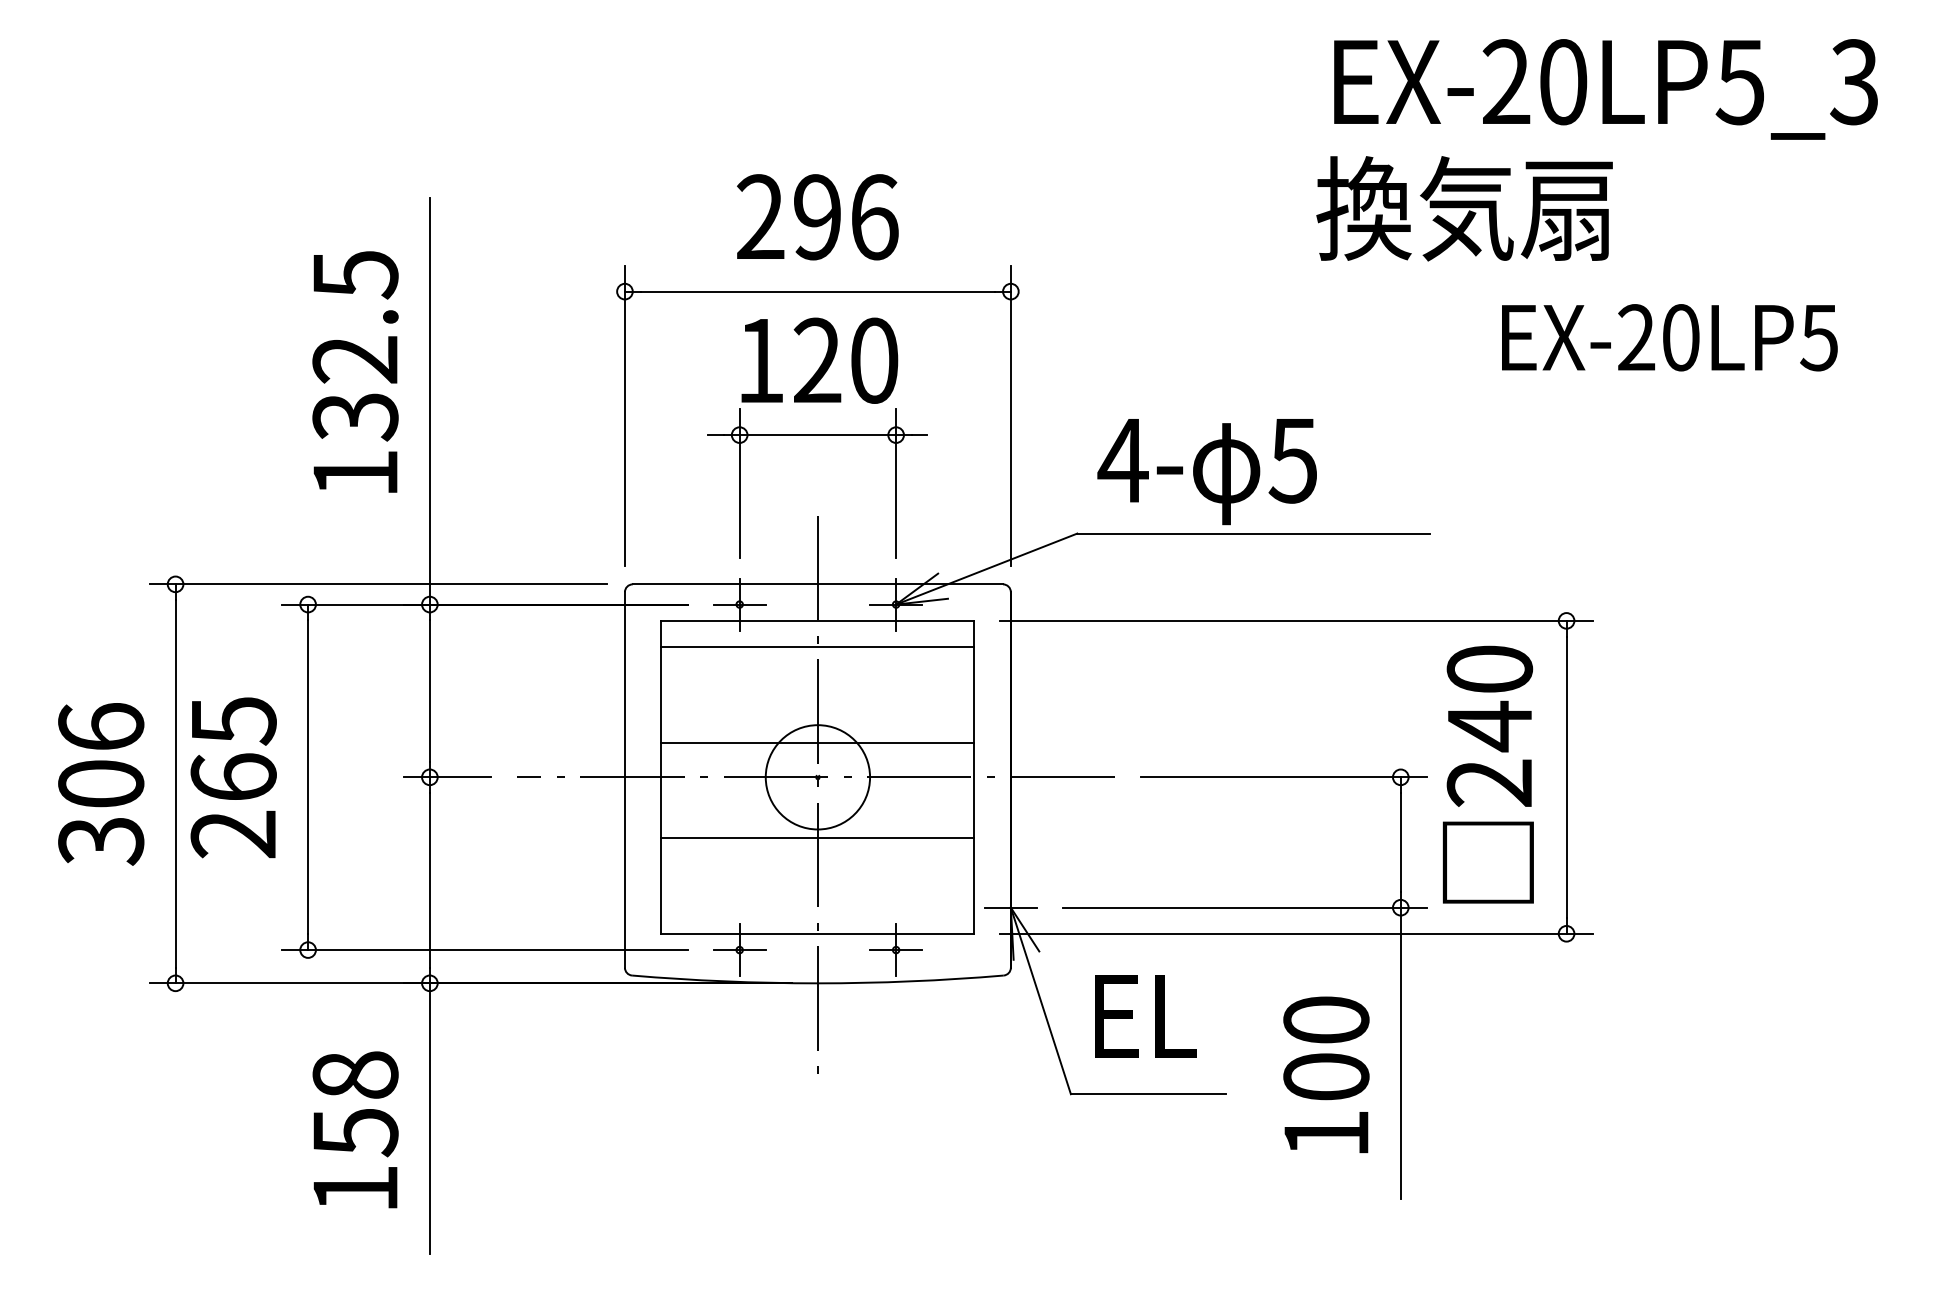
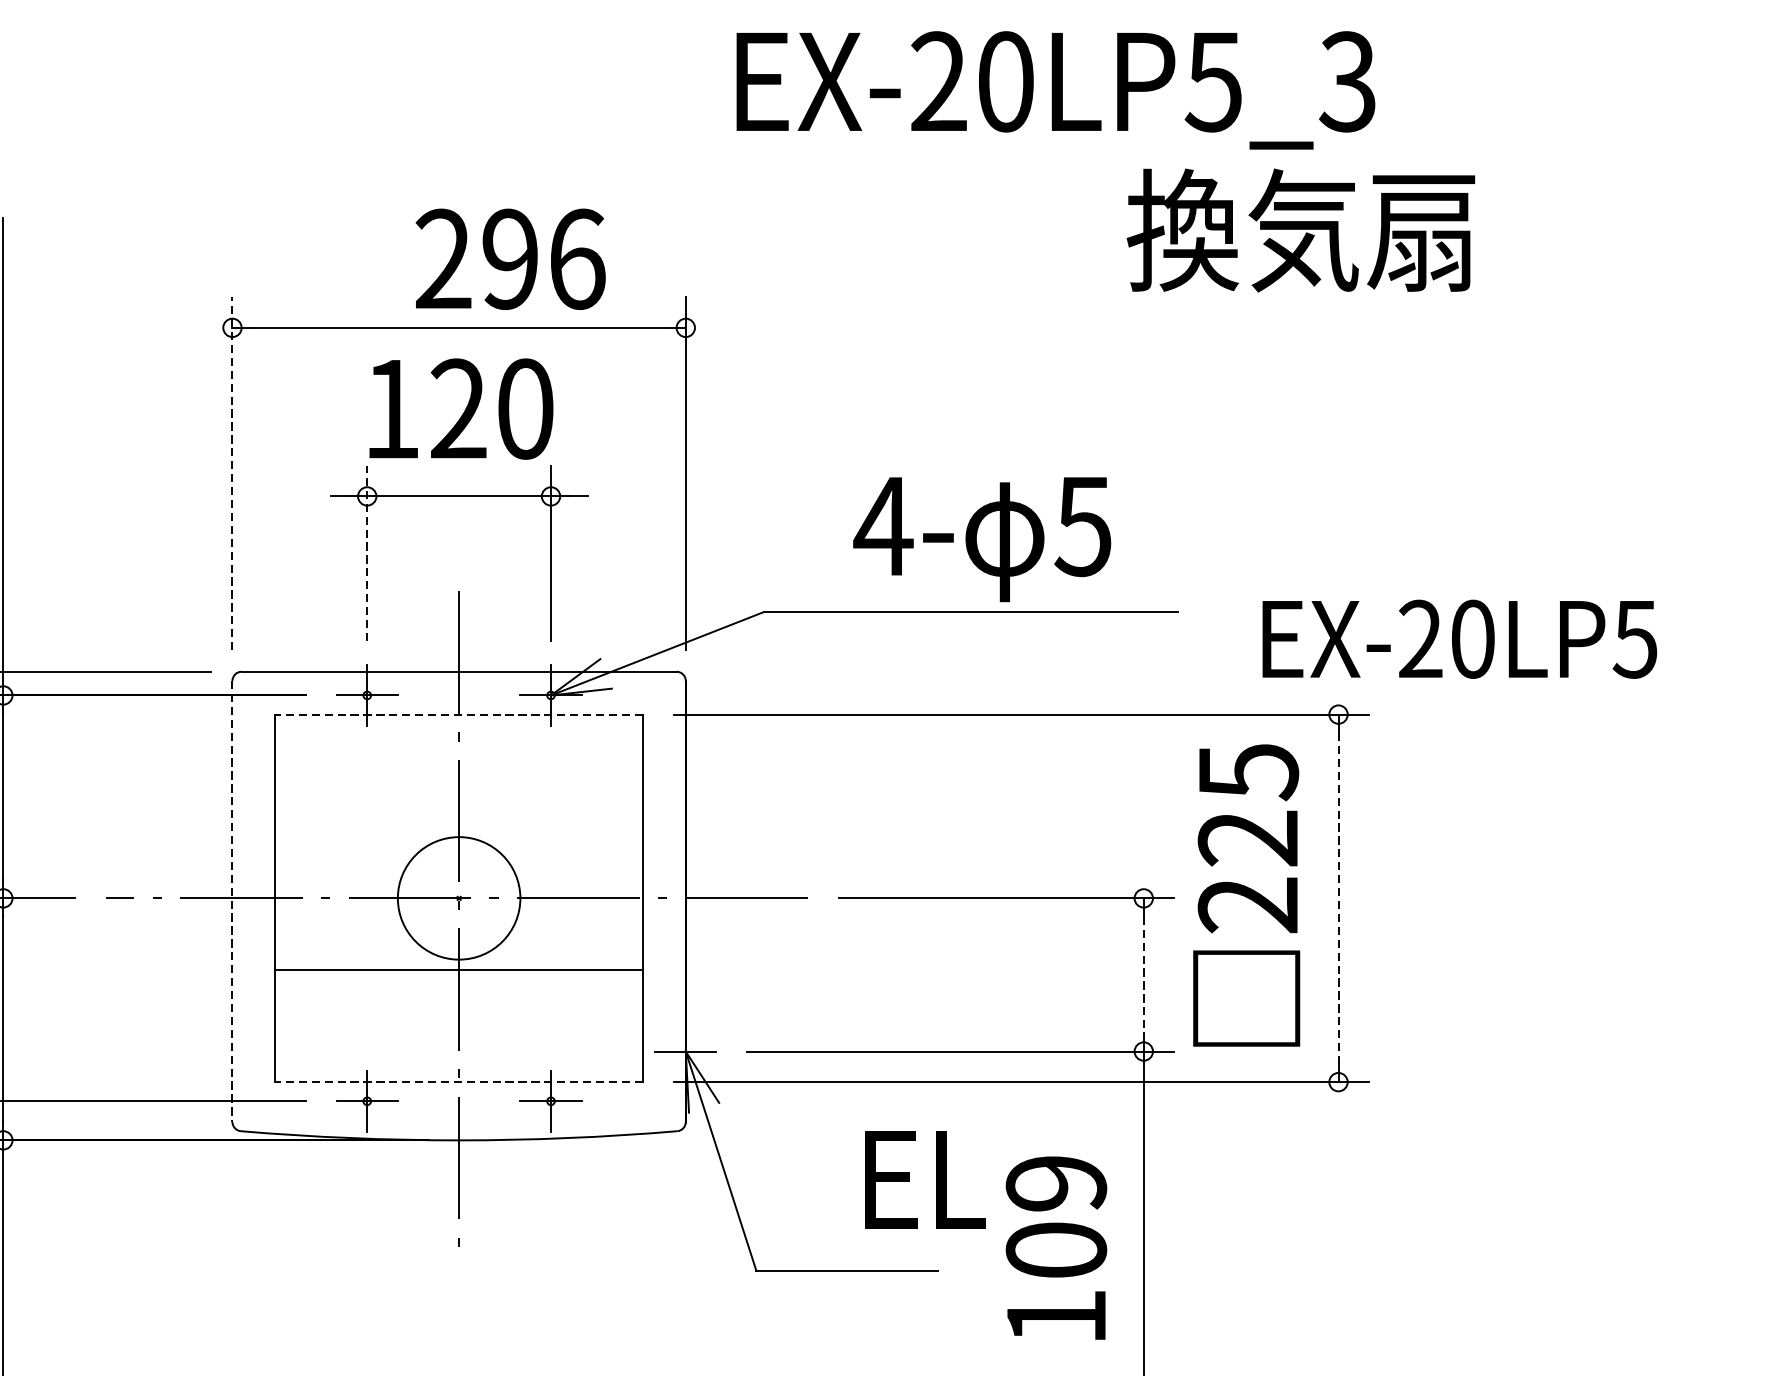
text: (1605, 89) -> (1055, 90), moved
text: (1464, 208) -> (1300, 230), moved
text: (817, 217) -> (510, 259), moved
text: (1669, 337) -> (1459, 638), moved
line: (624, 415) -> (231, 473), solid -> dashed
text: (1206, 472) -> (981, 540), moved
line: (739, 483) -> (367, 553), solid -> dashed
line: (817, 620) -> (458, 714), solid -> dashed
line: (817, 646) -> (458, 744), removed
text: (1489, 698) -> (1247, 805), 240 -> 225
line: (817, 742) -> (458, 857), removed
line: (1566, 777) -> (1338, 898), solid -> dashed
line: (624, 779) -> (231, 900), solid -> dashed
line: (1400, 842) -> (1143, 974), solid -> dashed
line: (817, 933) -> (458, 1081), solid -> dashed
text: (1145, 1016) -> (924, 1179), moved
text: (1326, 1019) -> (1056, 1182), 100 -> 109

